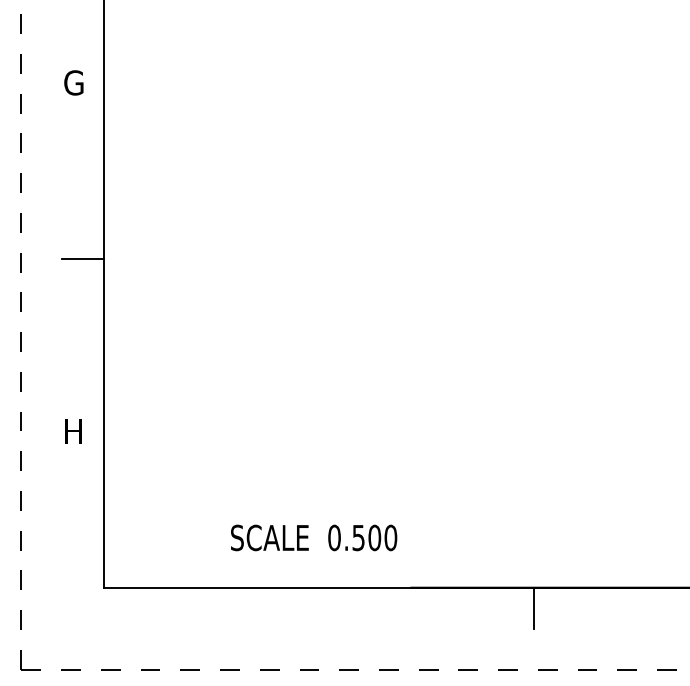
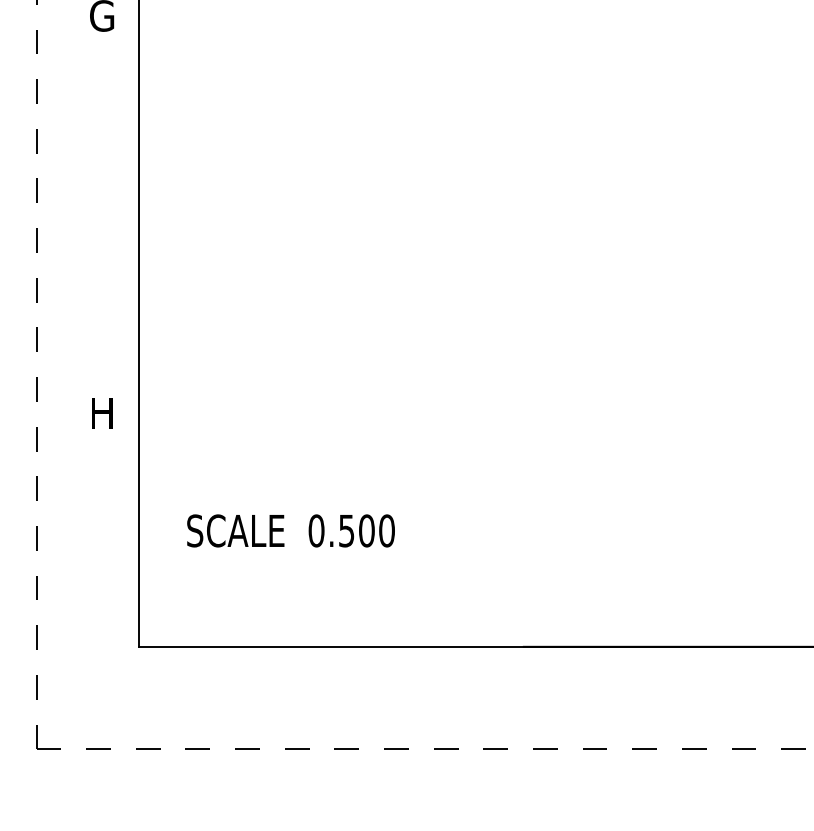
line: (82, 259) -> (112, 236), removed
text: (73, 431) -> (101, 412), moved
text: (314, 537) -> (291, 530), moved
line: (534, 607) -> (677, 671), removed

